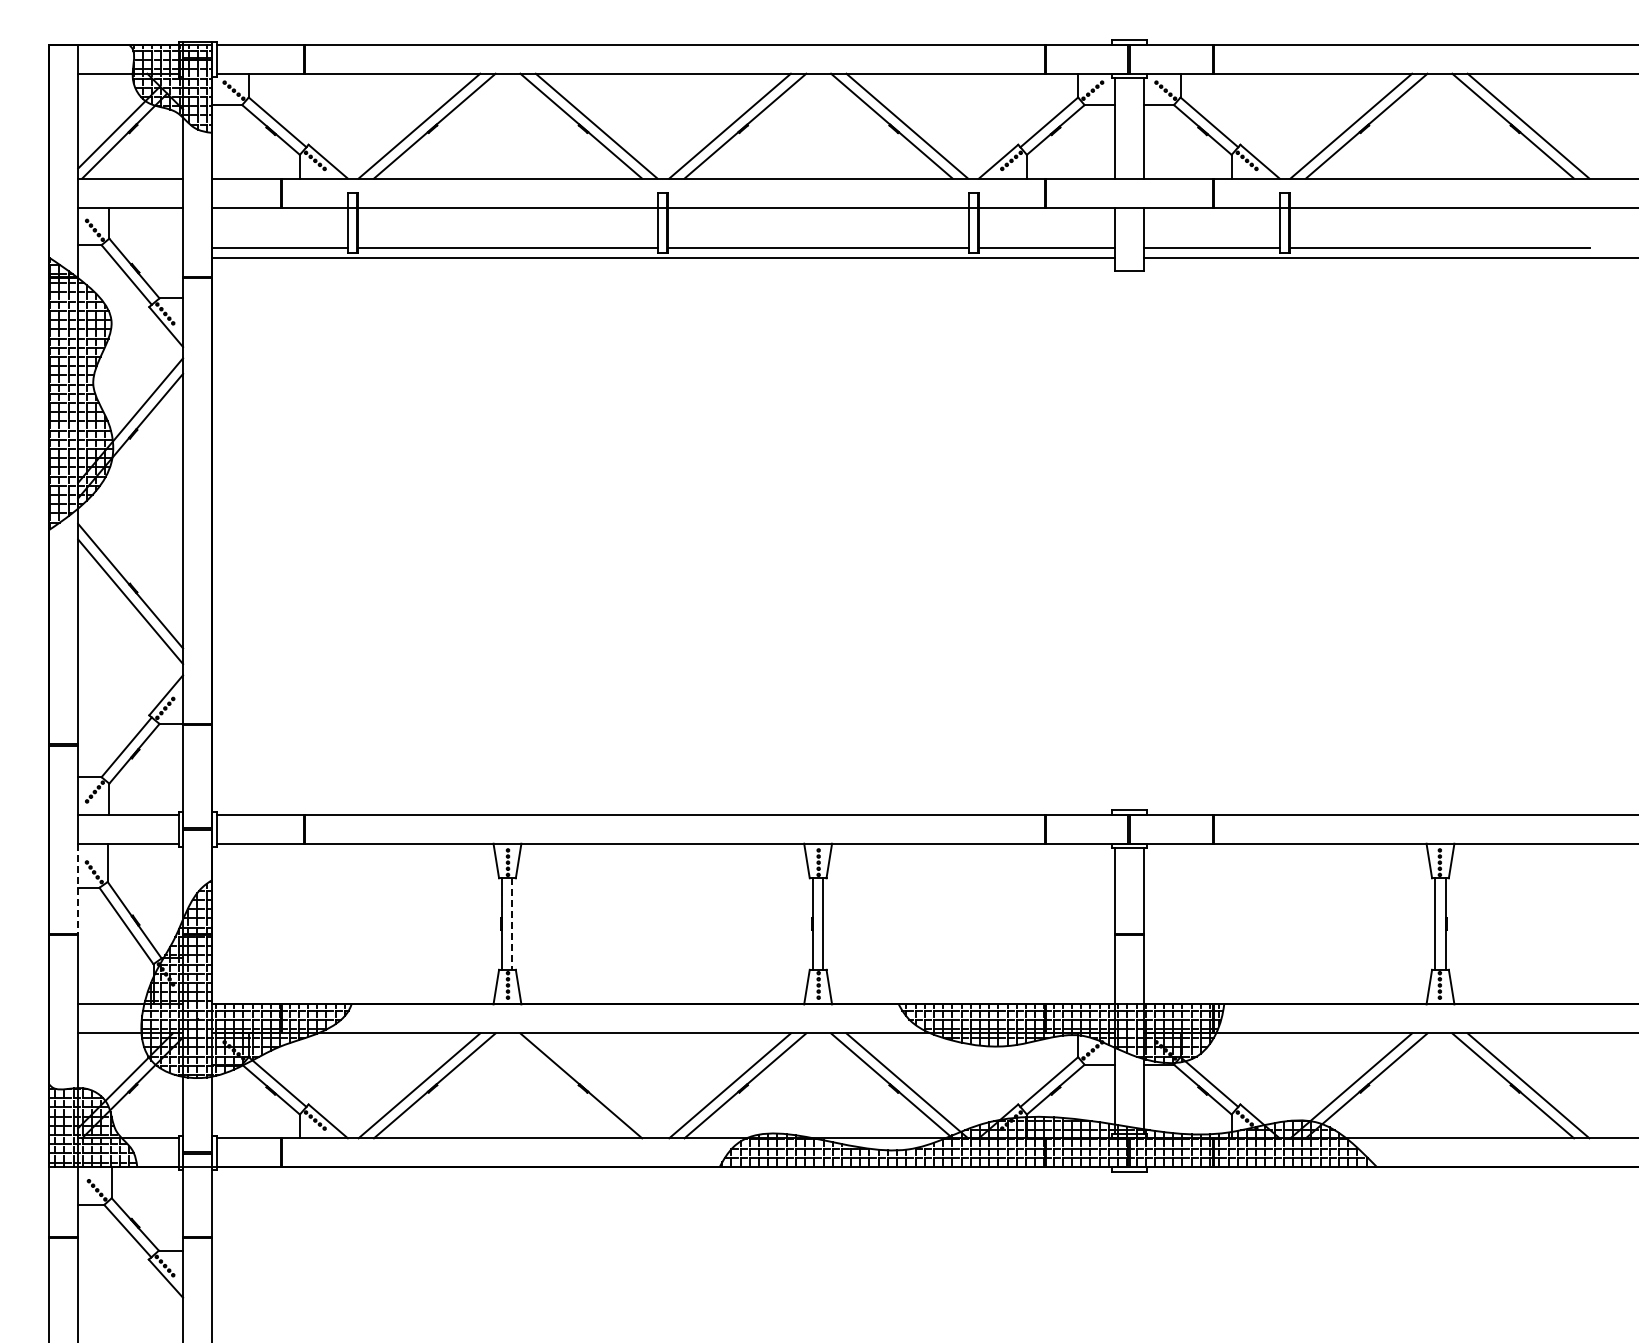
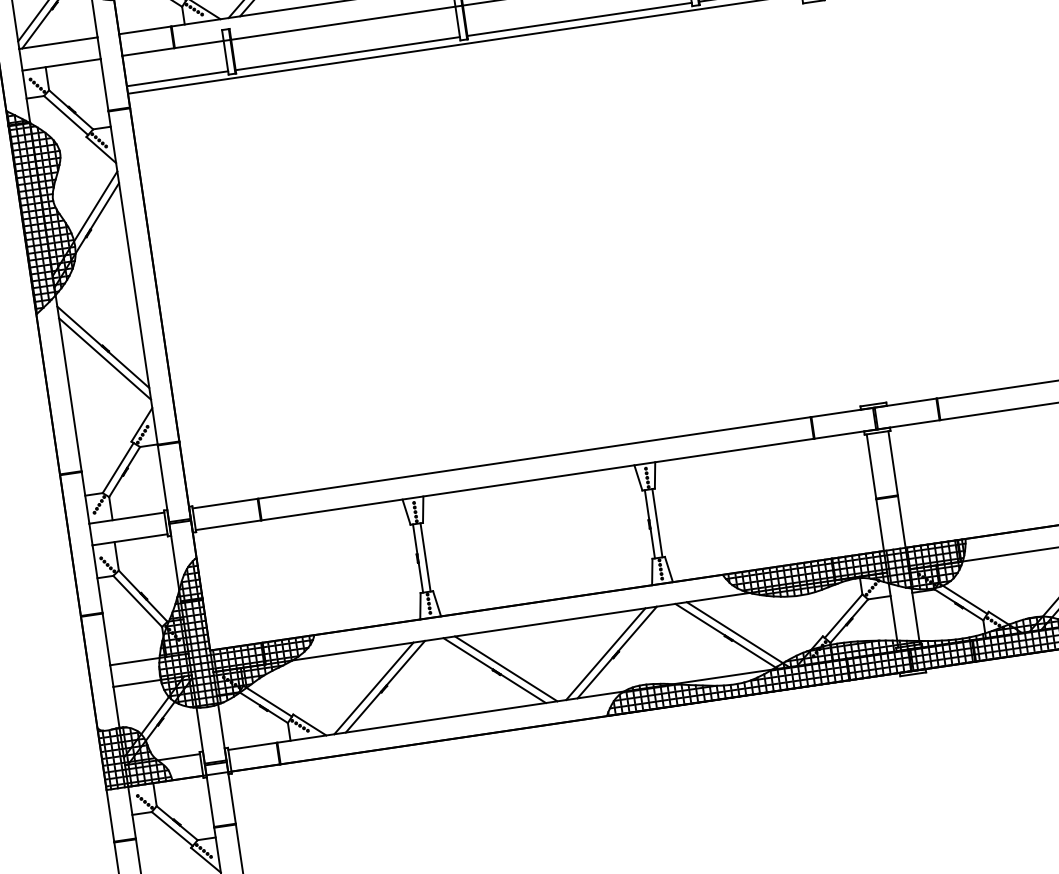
line: (78, 889) -> (97, 579), dashed -> solid
line: (512, 924) -> (425, 557), dashed -> solid
line: (596, 1085) -> (506, 668), added

